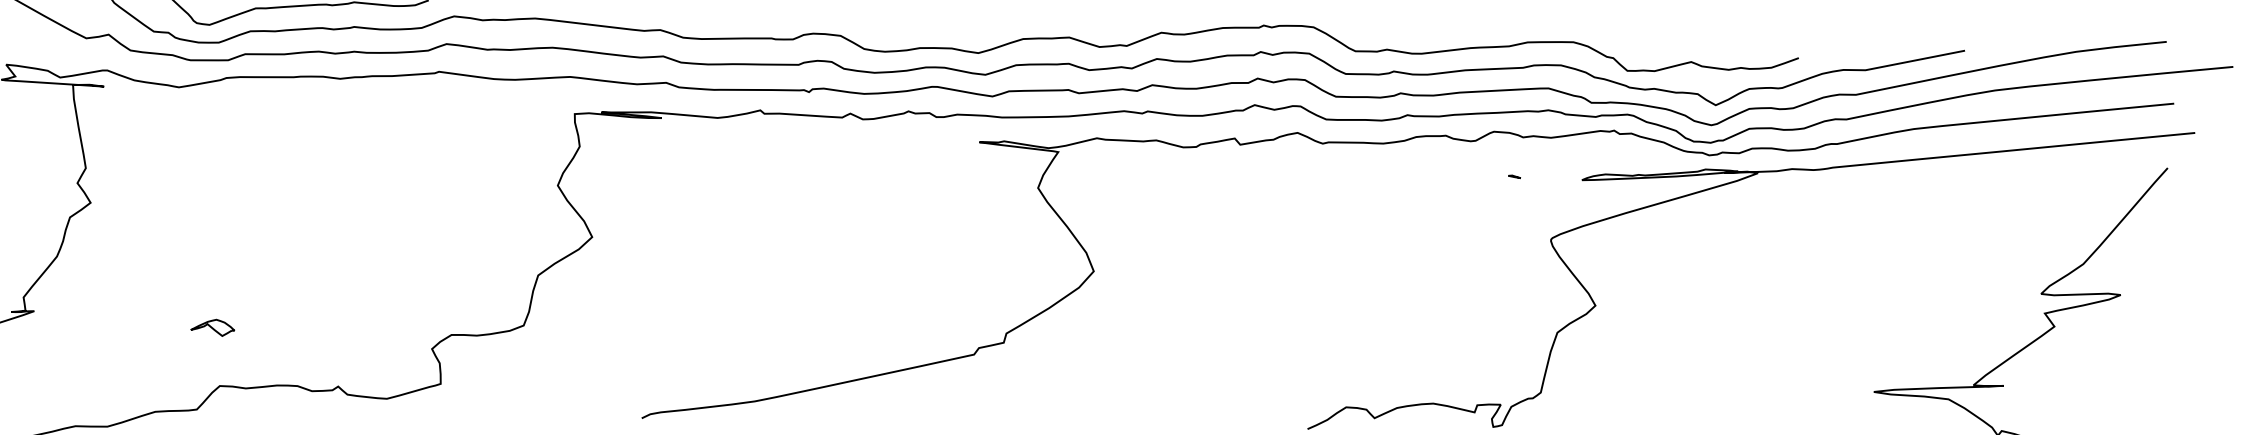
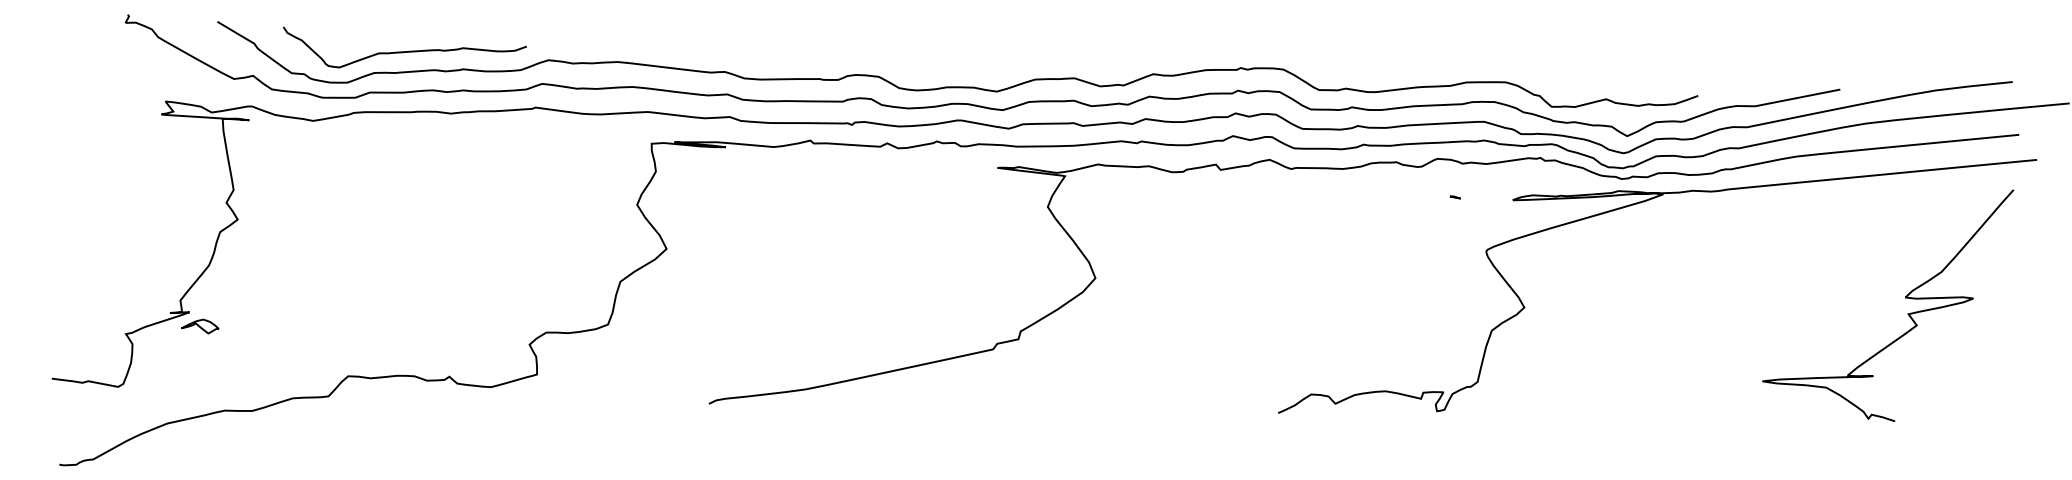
part: (213, 327) -> (200, 326), moved

